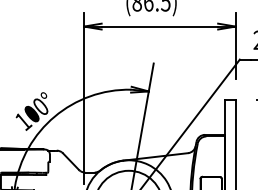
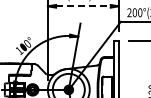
line: (160, 26) -> (83, 6), solid -> dashed

